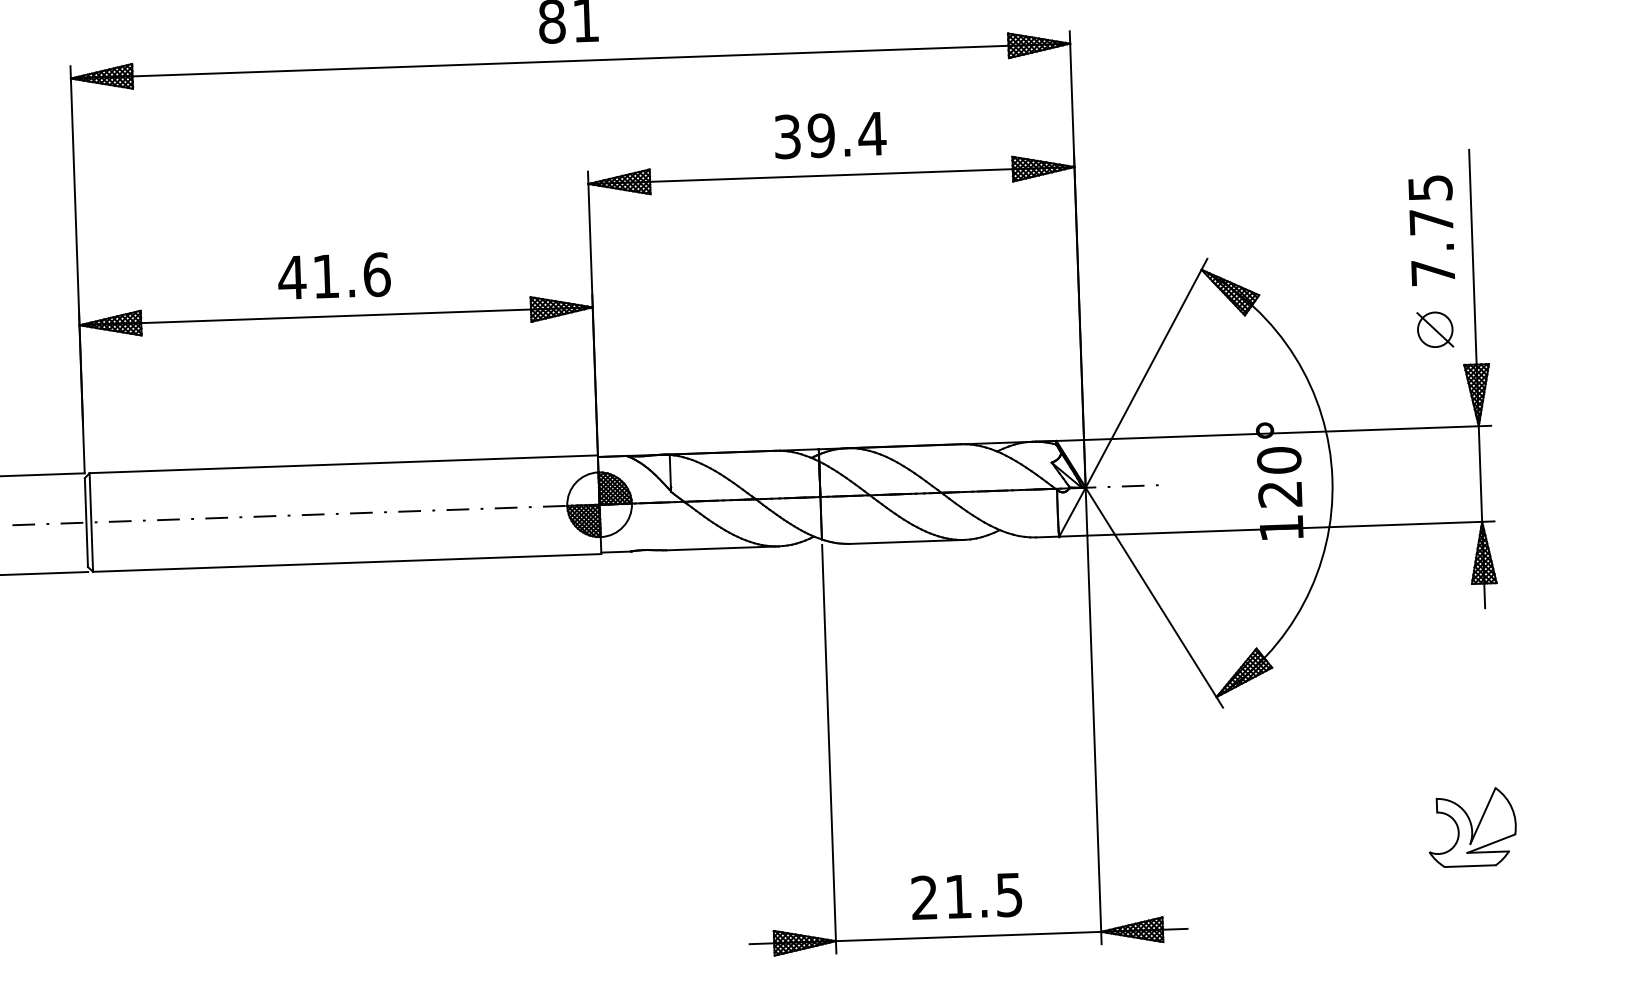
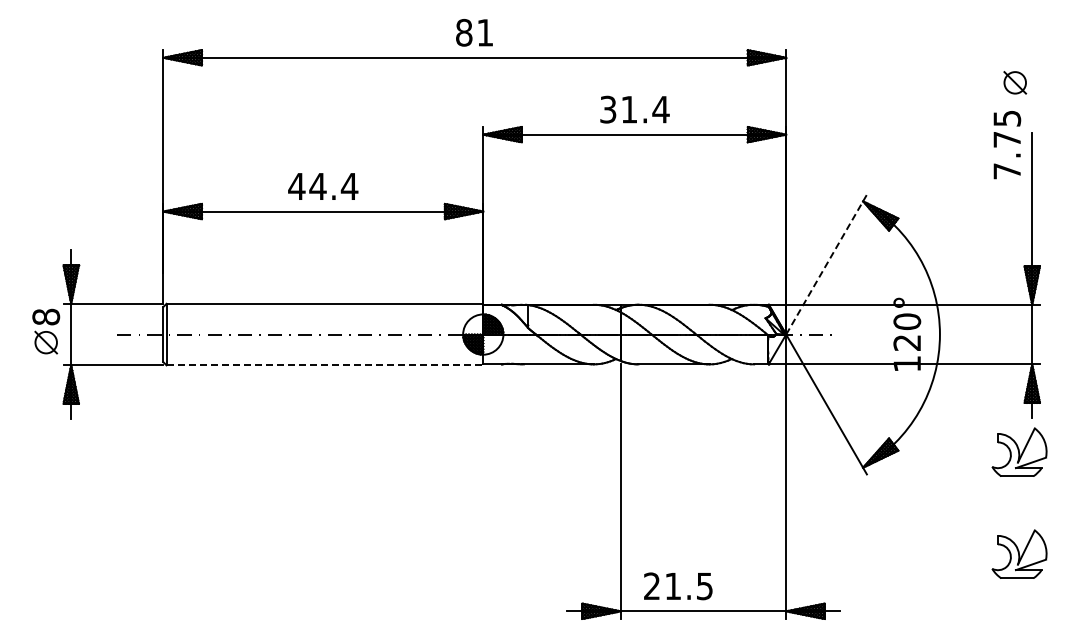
text: (821, 135) -> (629, 109), 39.4 -> 31.4
text: (1432, 231) -> (1007, 145), moved
text: (350, 275) -> (333, 186), 41.6 -> 44.4
part: (1435, 329) -> (1015, 82), moved
line: (1146, 373) -> (826, 264), solid -> dashed
line: (348, 563) -> (325, 365), solid -> dashed
part: (1466, 662) -> (1019, 451), added
text: (967, 896) -> (678, 586), moved

